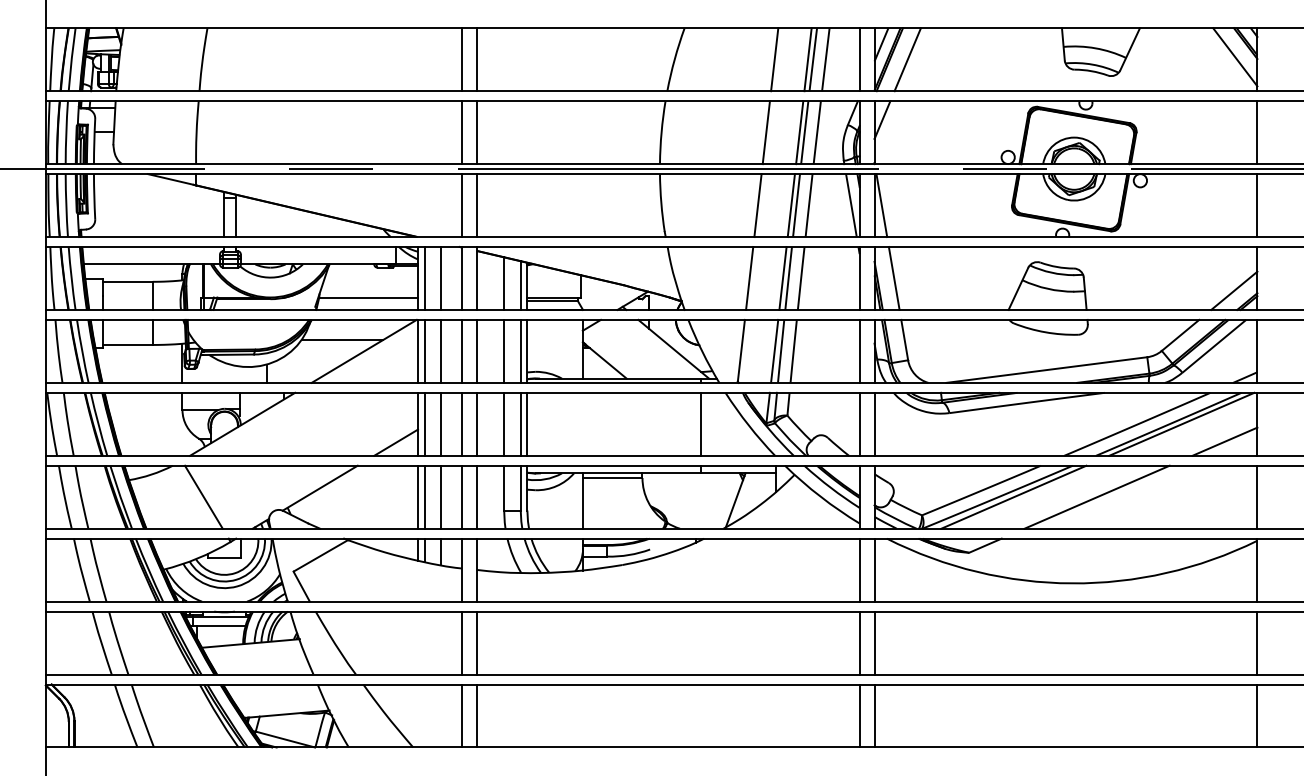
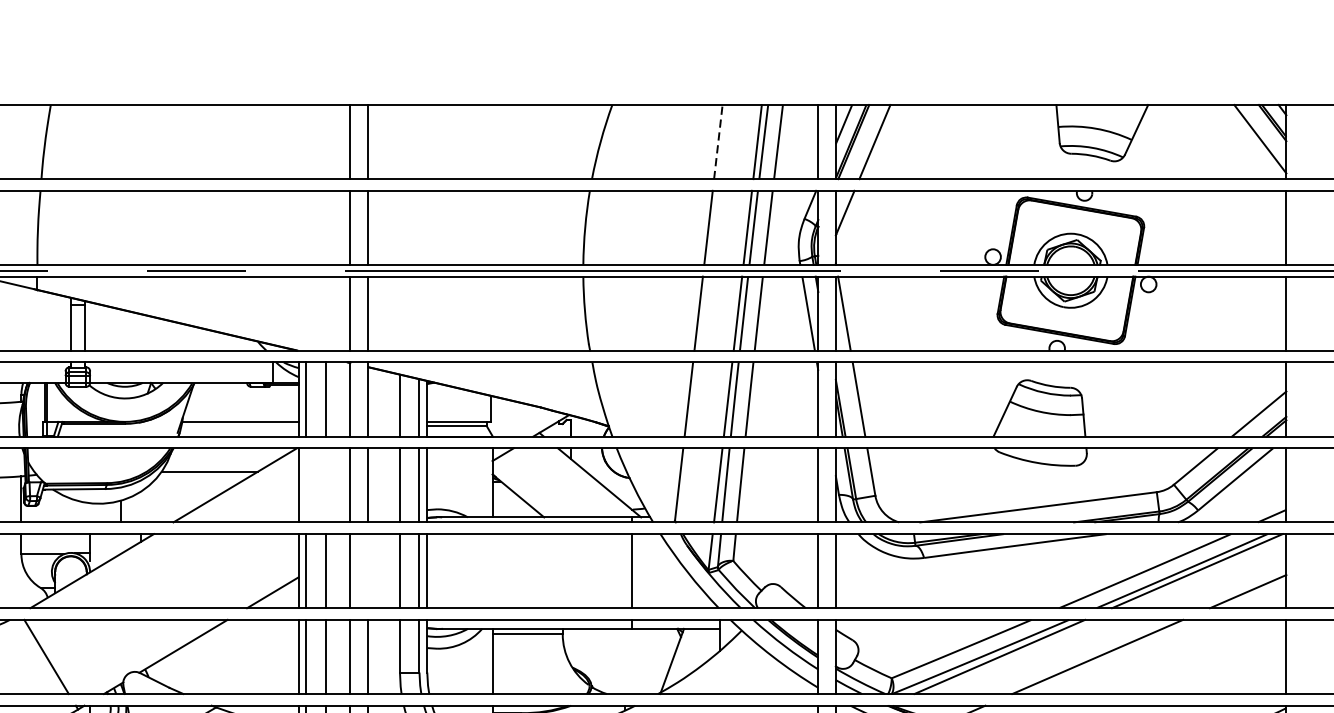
line: (774, 59) -> (718, 141), solid -> dashed
line: (424, 350) -> (306, 484), removed
line: (441, 350) -> (326, 484), removed
line: (476, 423) -> (367, 570), removed

